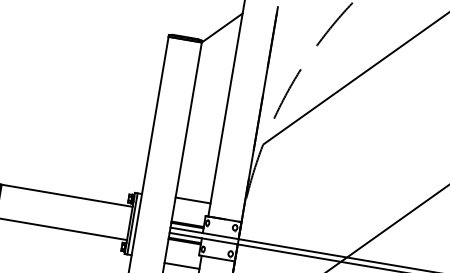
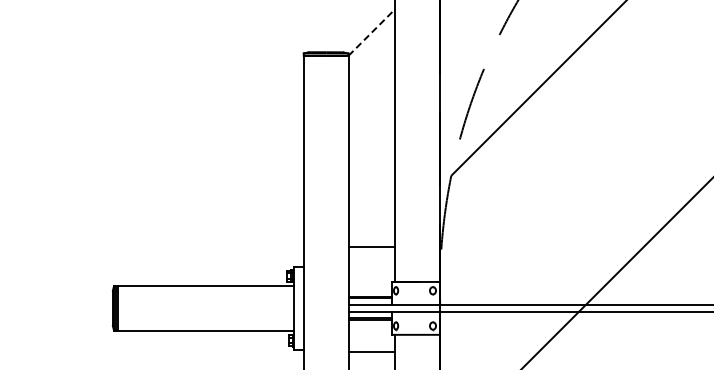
line: (222, 28) -> (372, 32), solid -> dashed
line: (192, 200) -> (371, 247), moved
line: (132, 223) -> (297, 308), removed

